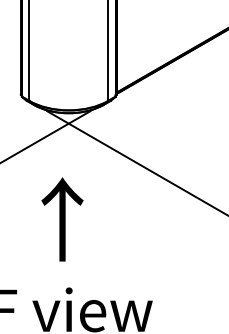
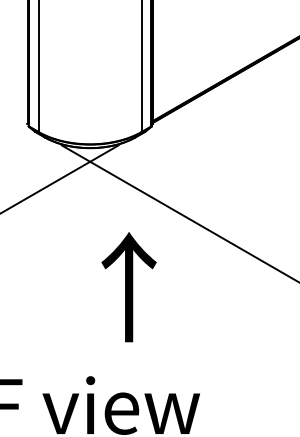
text: (62, 219) -> (129, 287), moved

